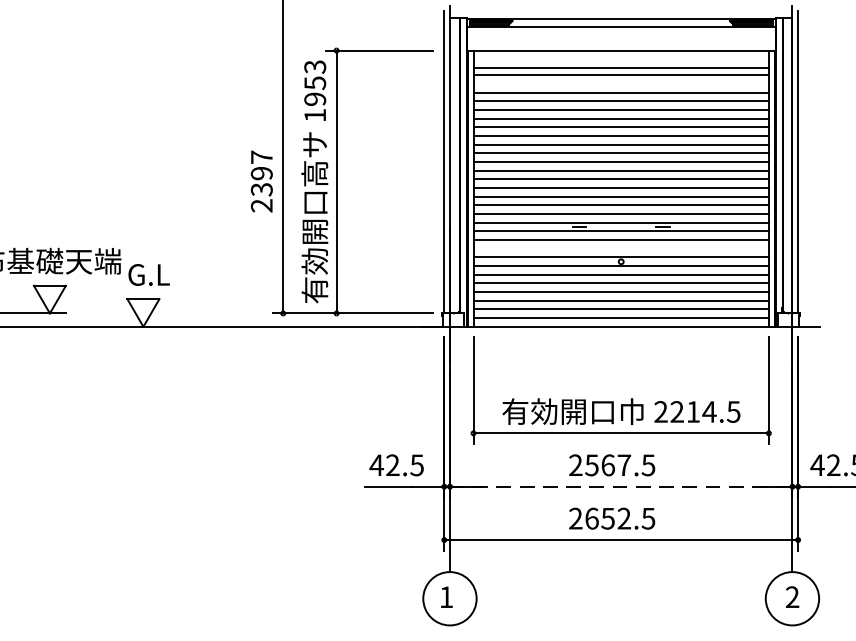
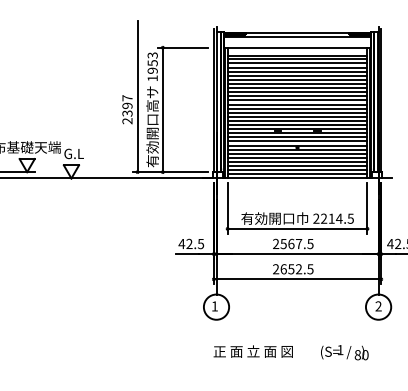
line: (621, 83) -> (297, 63), added
line: (621, 248) -> (297, 141), added
line: (623, 487) -> (298, 254), dashed -> solid

